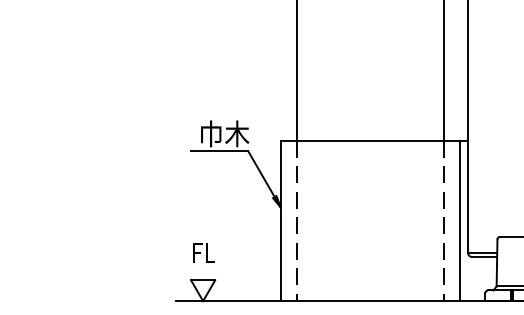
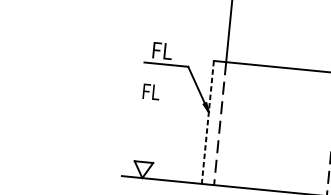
text: (225, 133) -> (172, 51), 巾木 -> FL
line: (280, 221) -> (207, 122), solid -> dashed
text: (203, 252) -> (151, 91), moved

